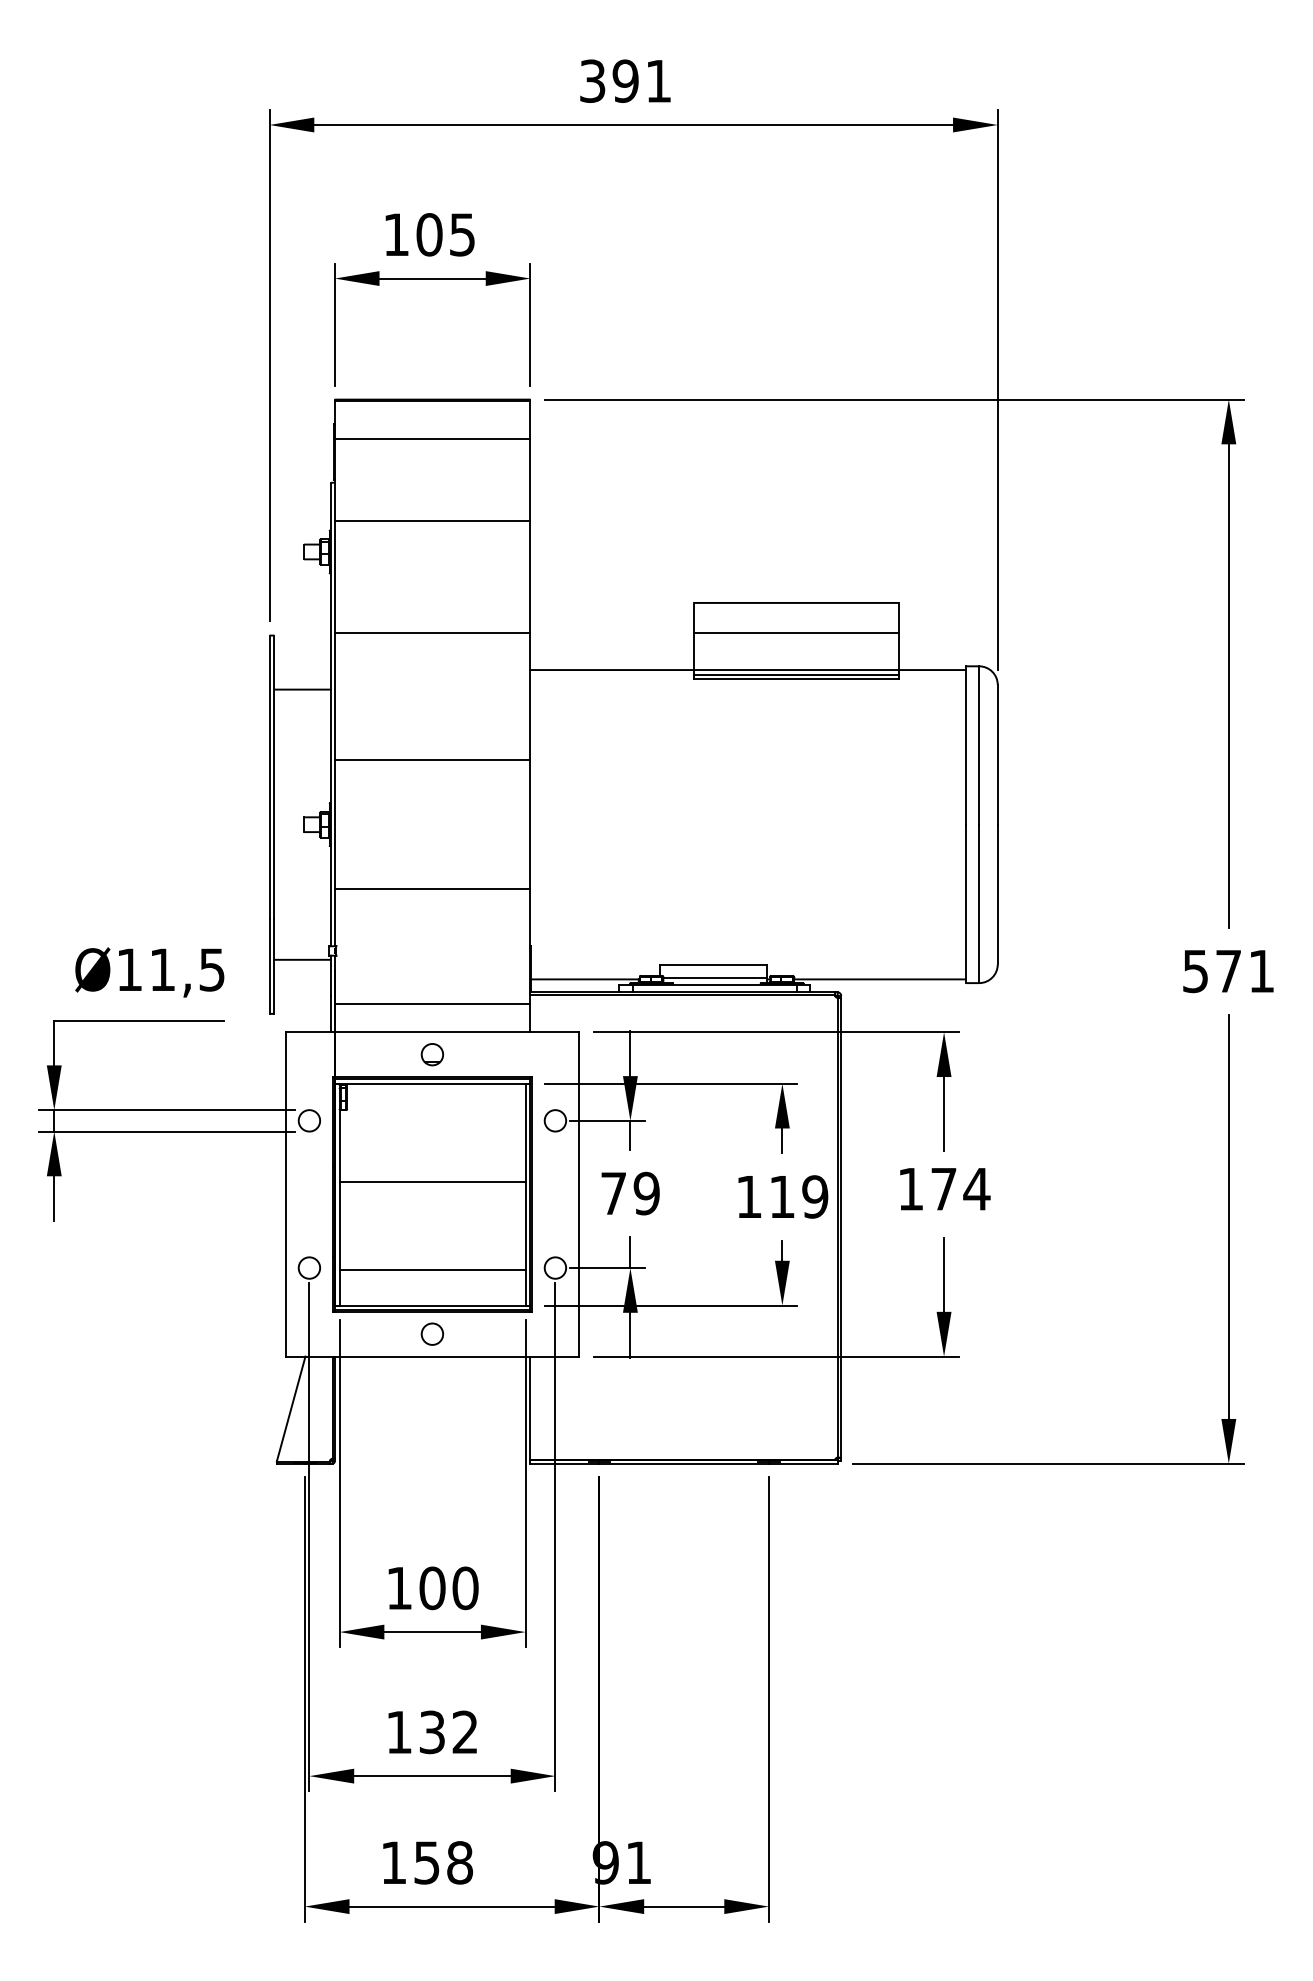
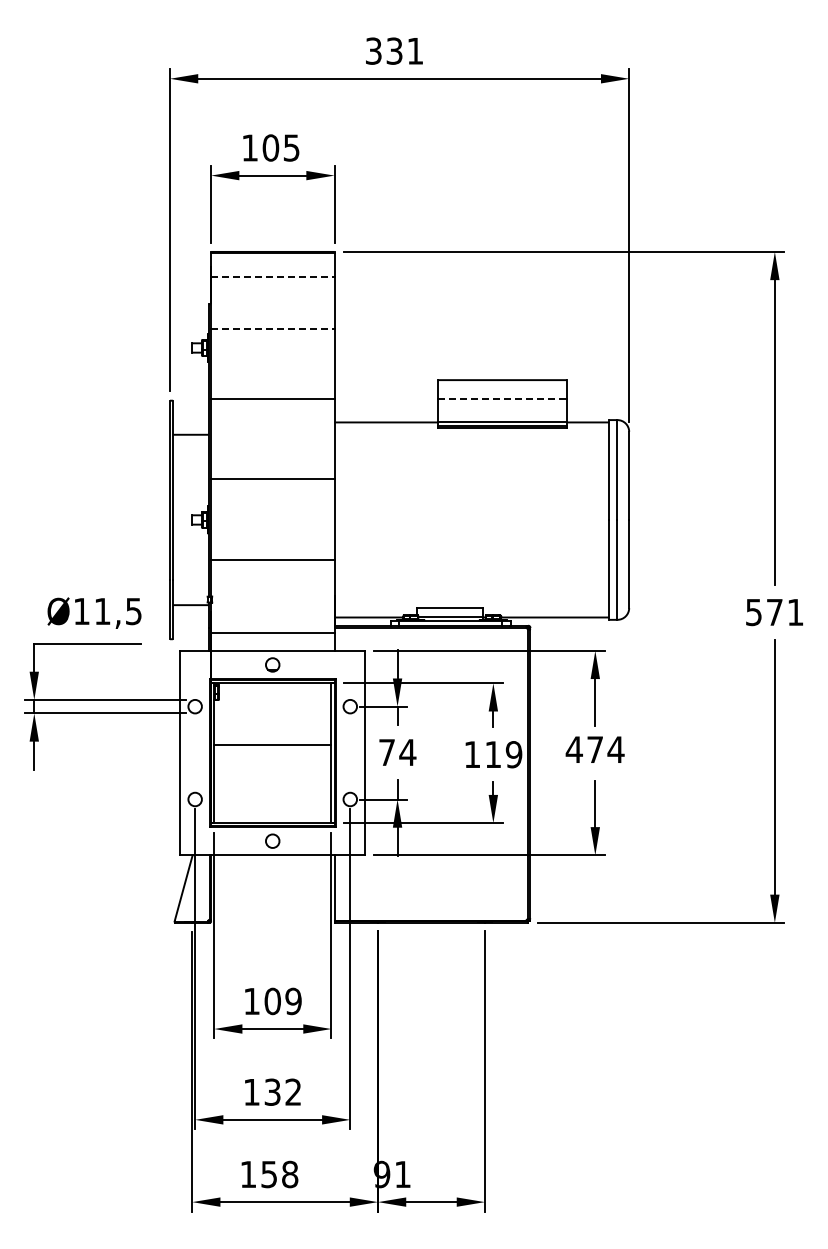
text: (625, 80) -> (394, 50), 391 -> 331
line: (432, 438) -> (272, 276), solid -> dashed
line: (432, 521) -> (272, 328), solid -> dashed
line: (796, 633) -> (502, 399), solid -> dashed
text: (909, 1188) -> (573, 749), 174 -> 474
text: (646, 1193) -> (407, 752), 79 -> 74
line: (432, 1269) -> (272, 800), removed
text: (465, 1588) -> (293, 1001), 100 -> 109

